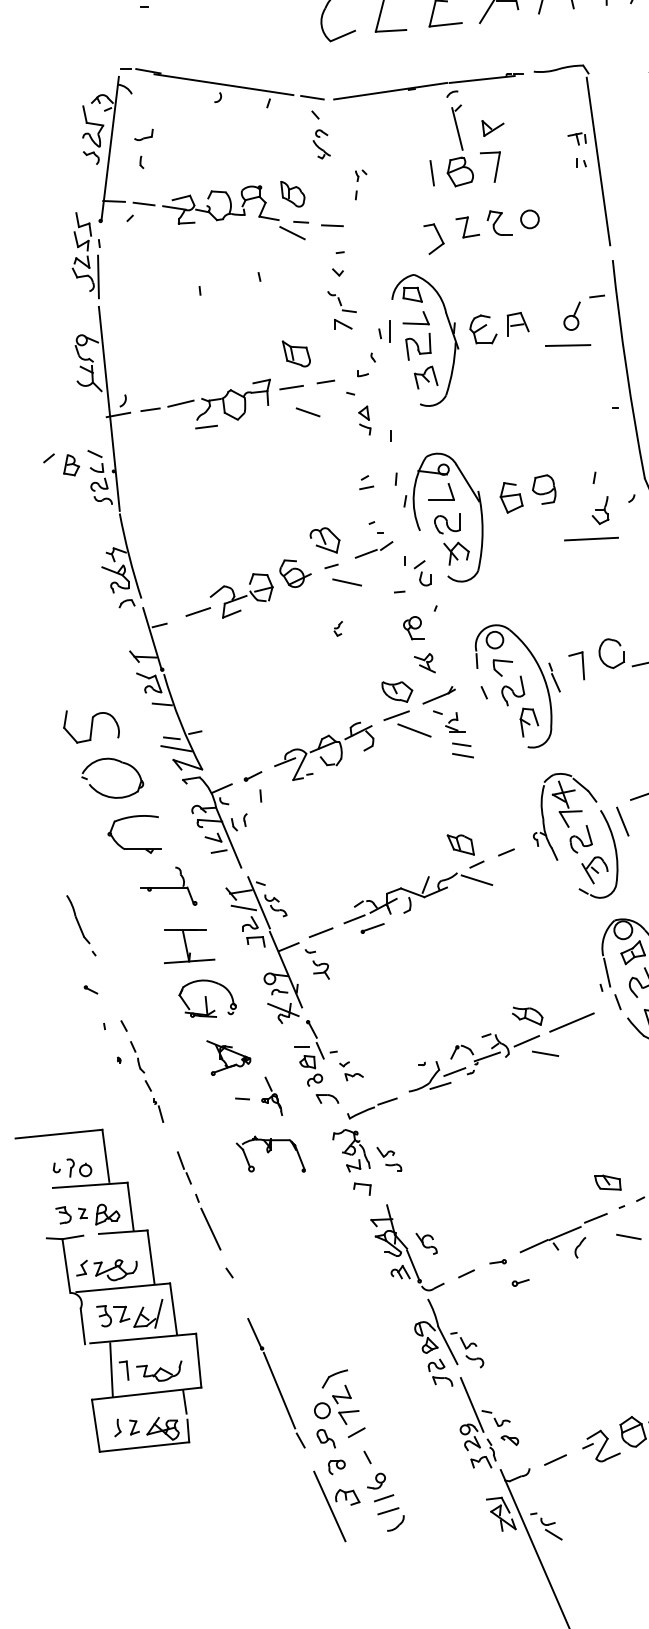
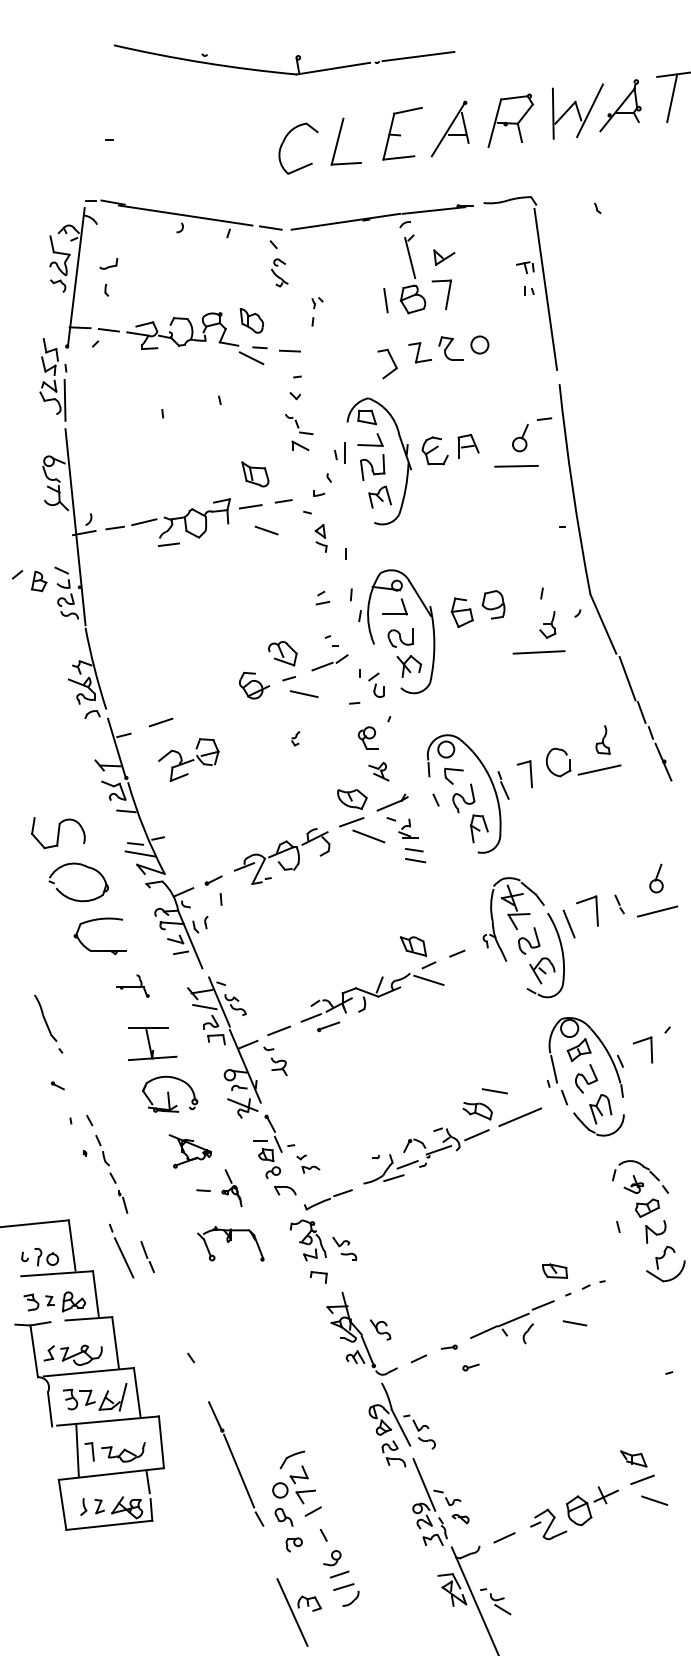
part: (241, 595) -> (188, 759), moved
part: (168, 885) -> (132, 985), size x0.6
line: (545, 1054) -> (494, 1091), moved
part: (208, 1221) -> (121, 1250), moved
part: (336, 1506) -> (298, 1612), moved

